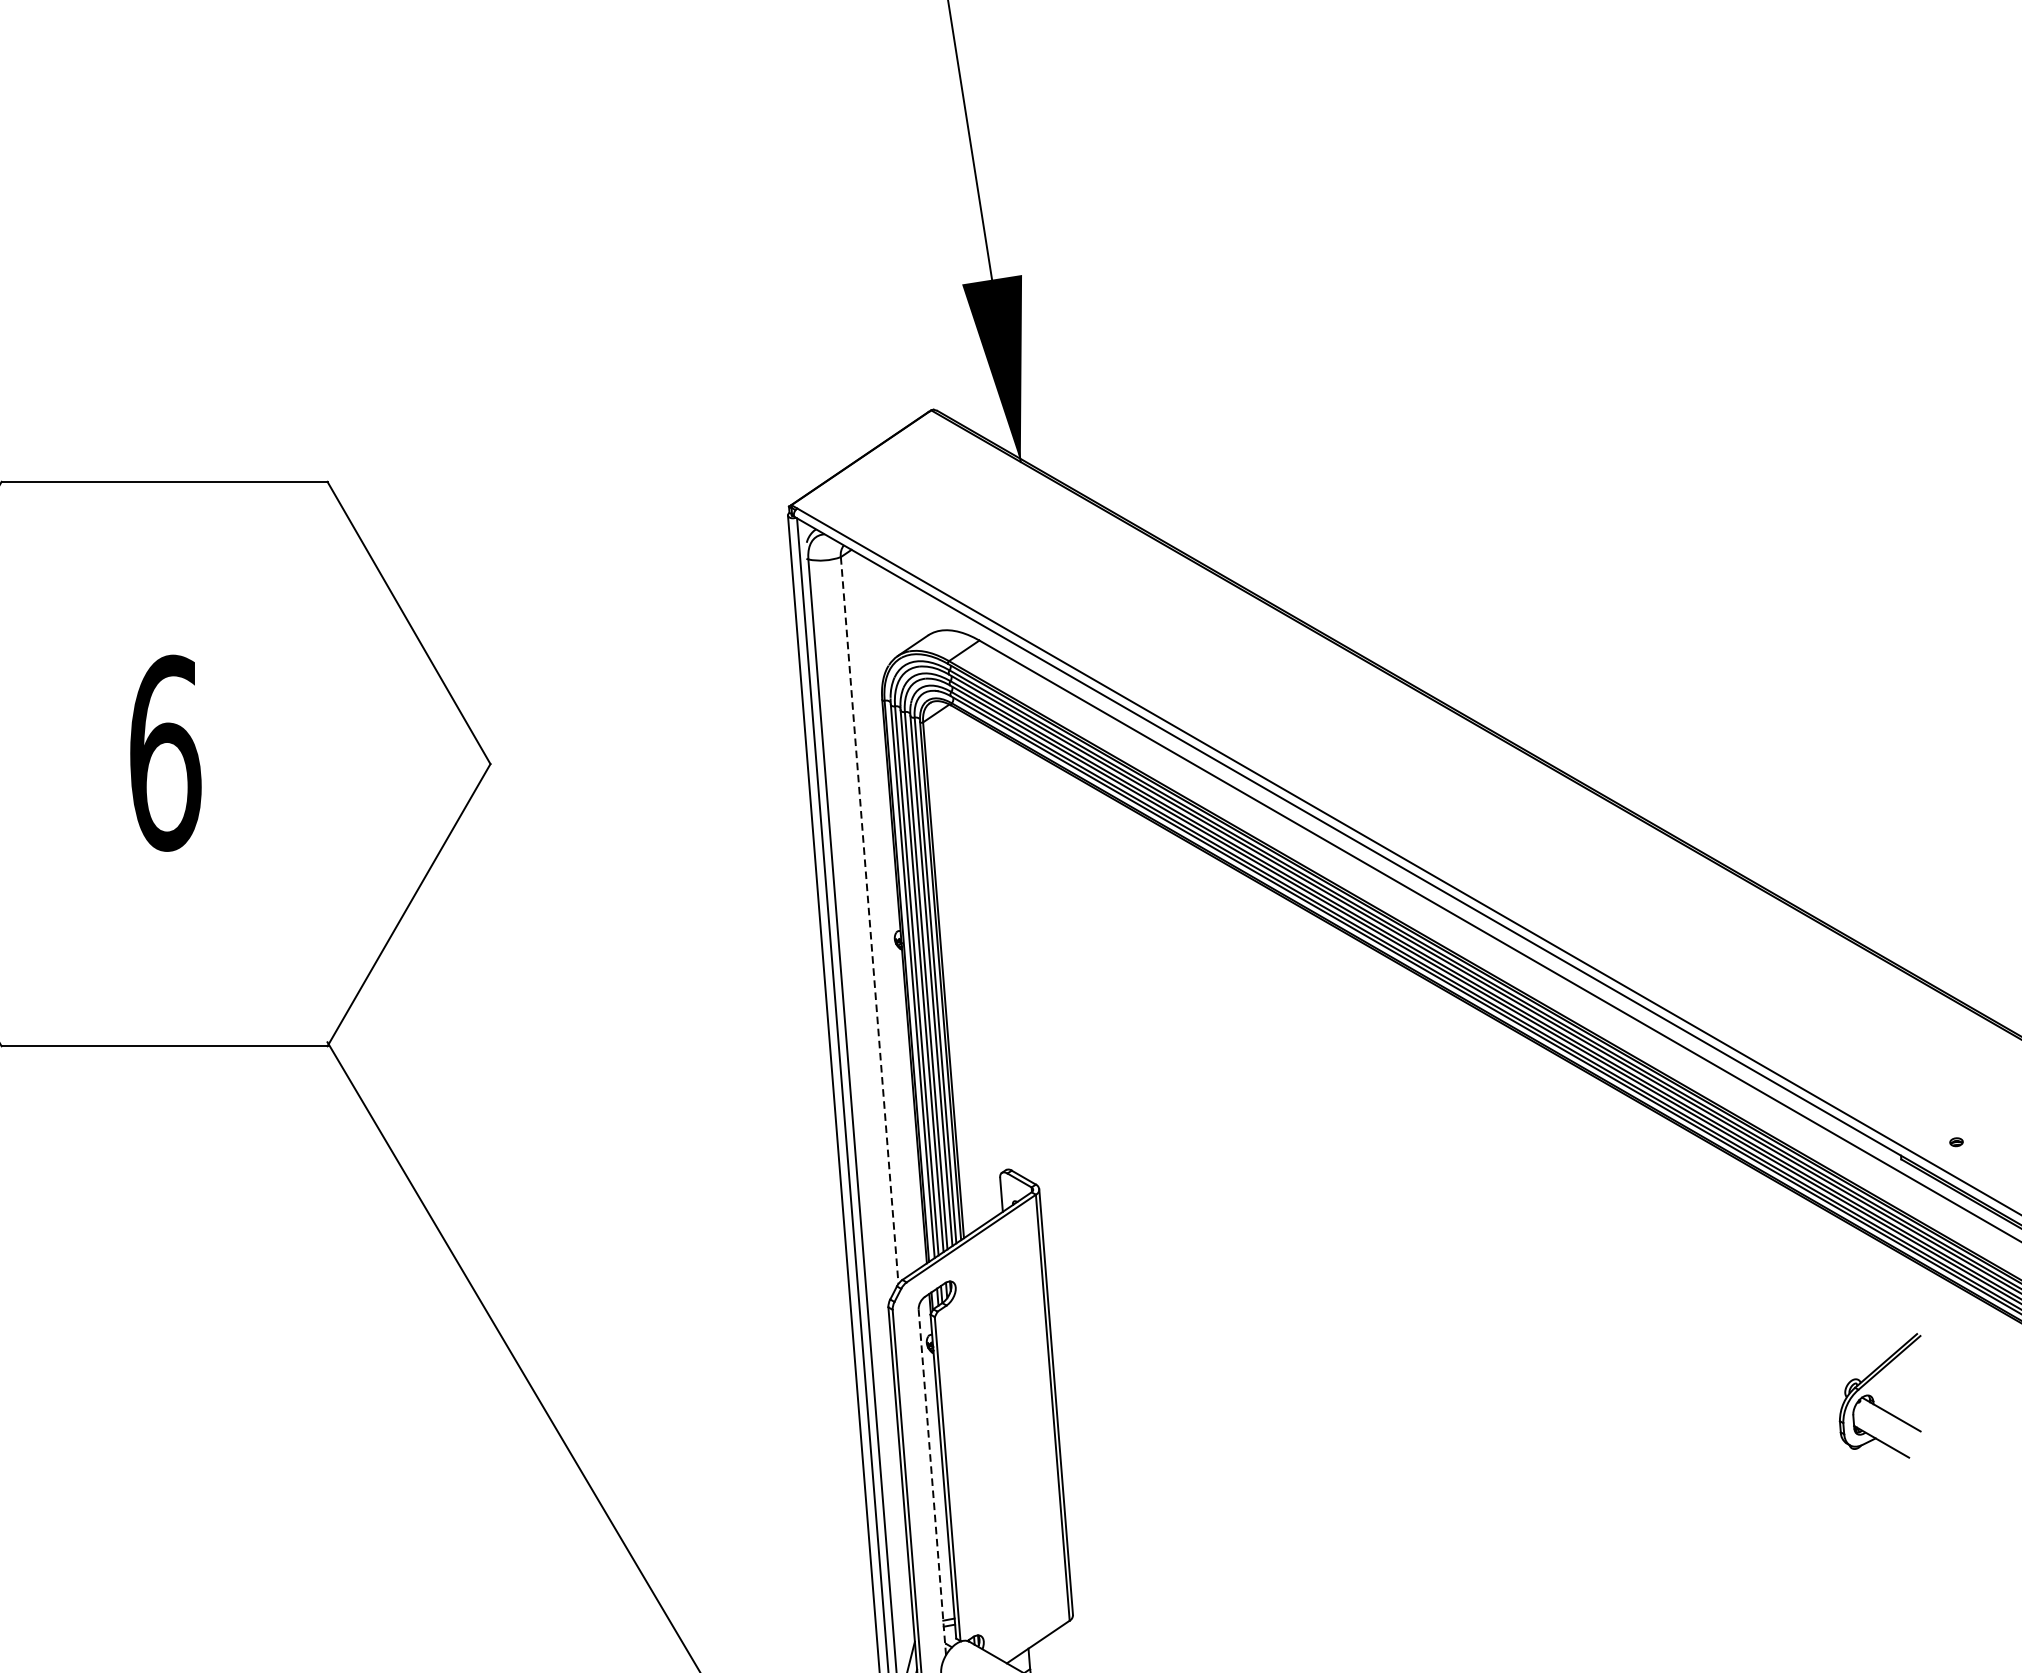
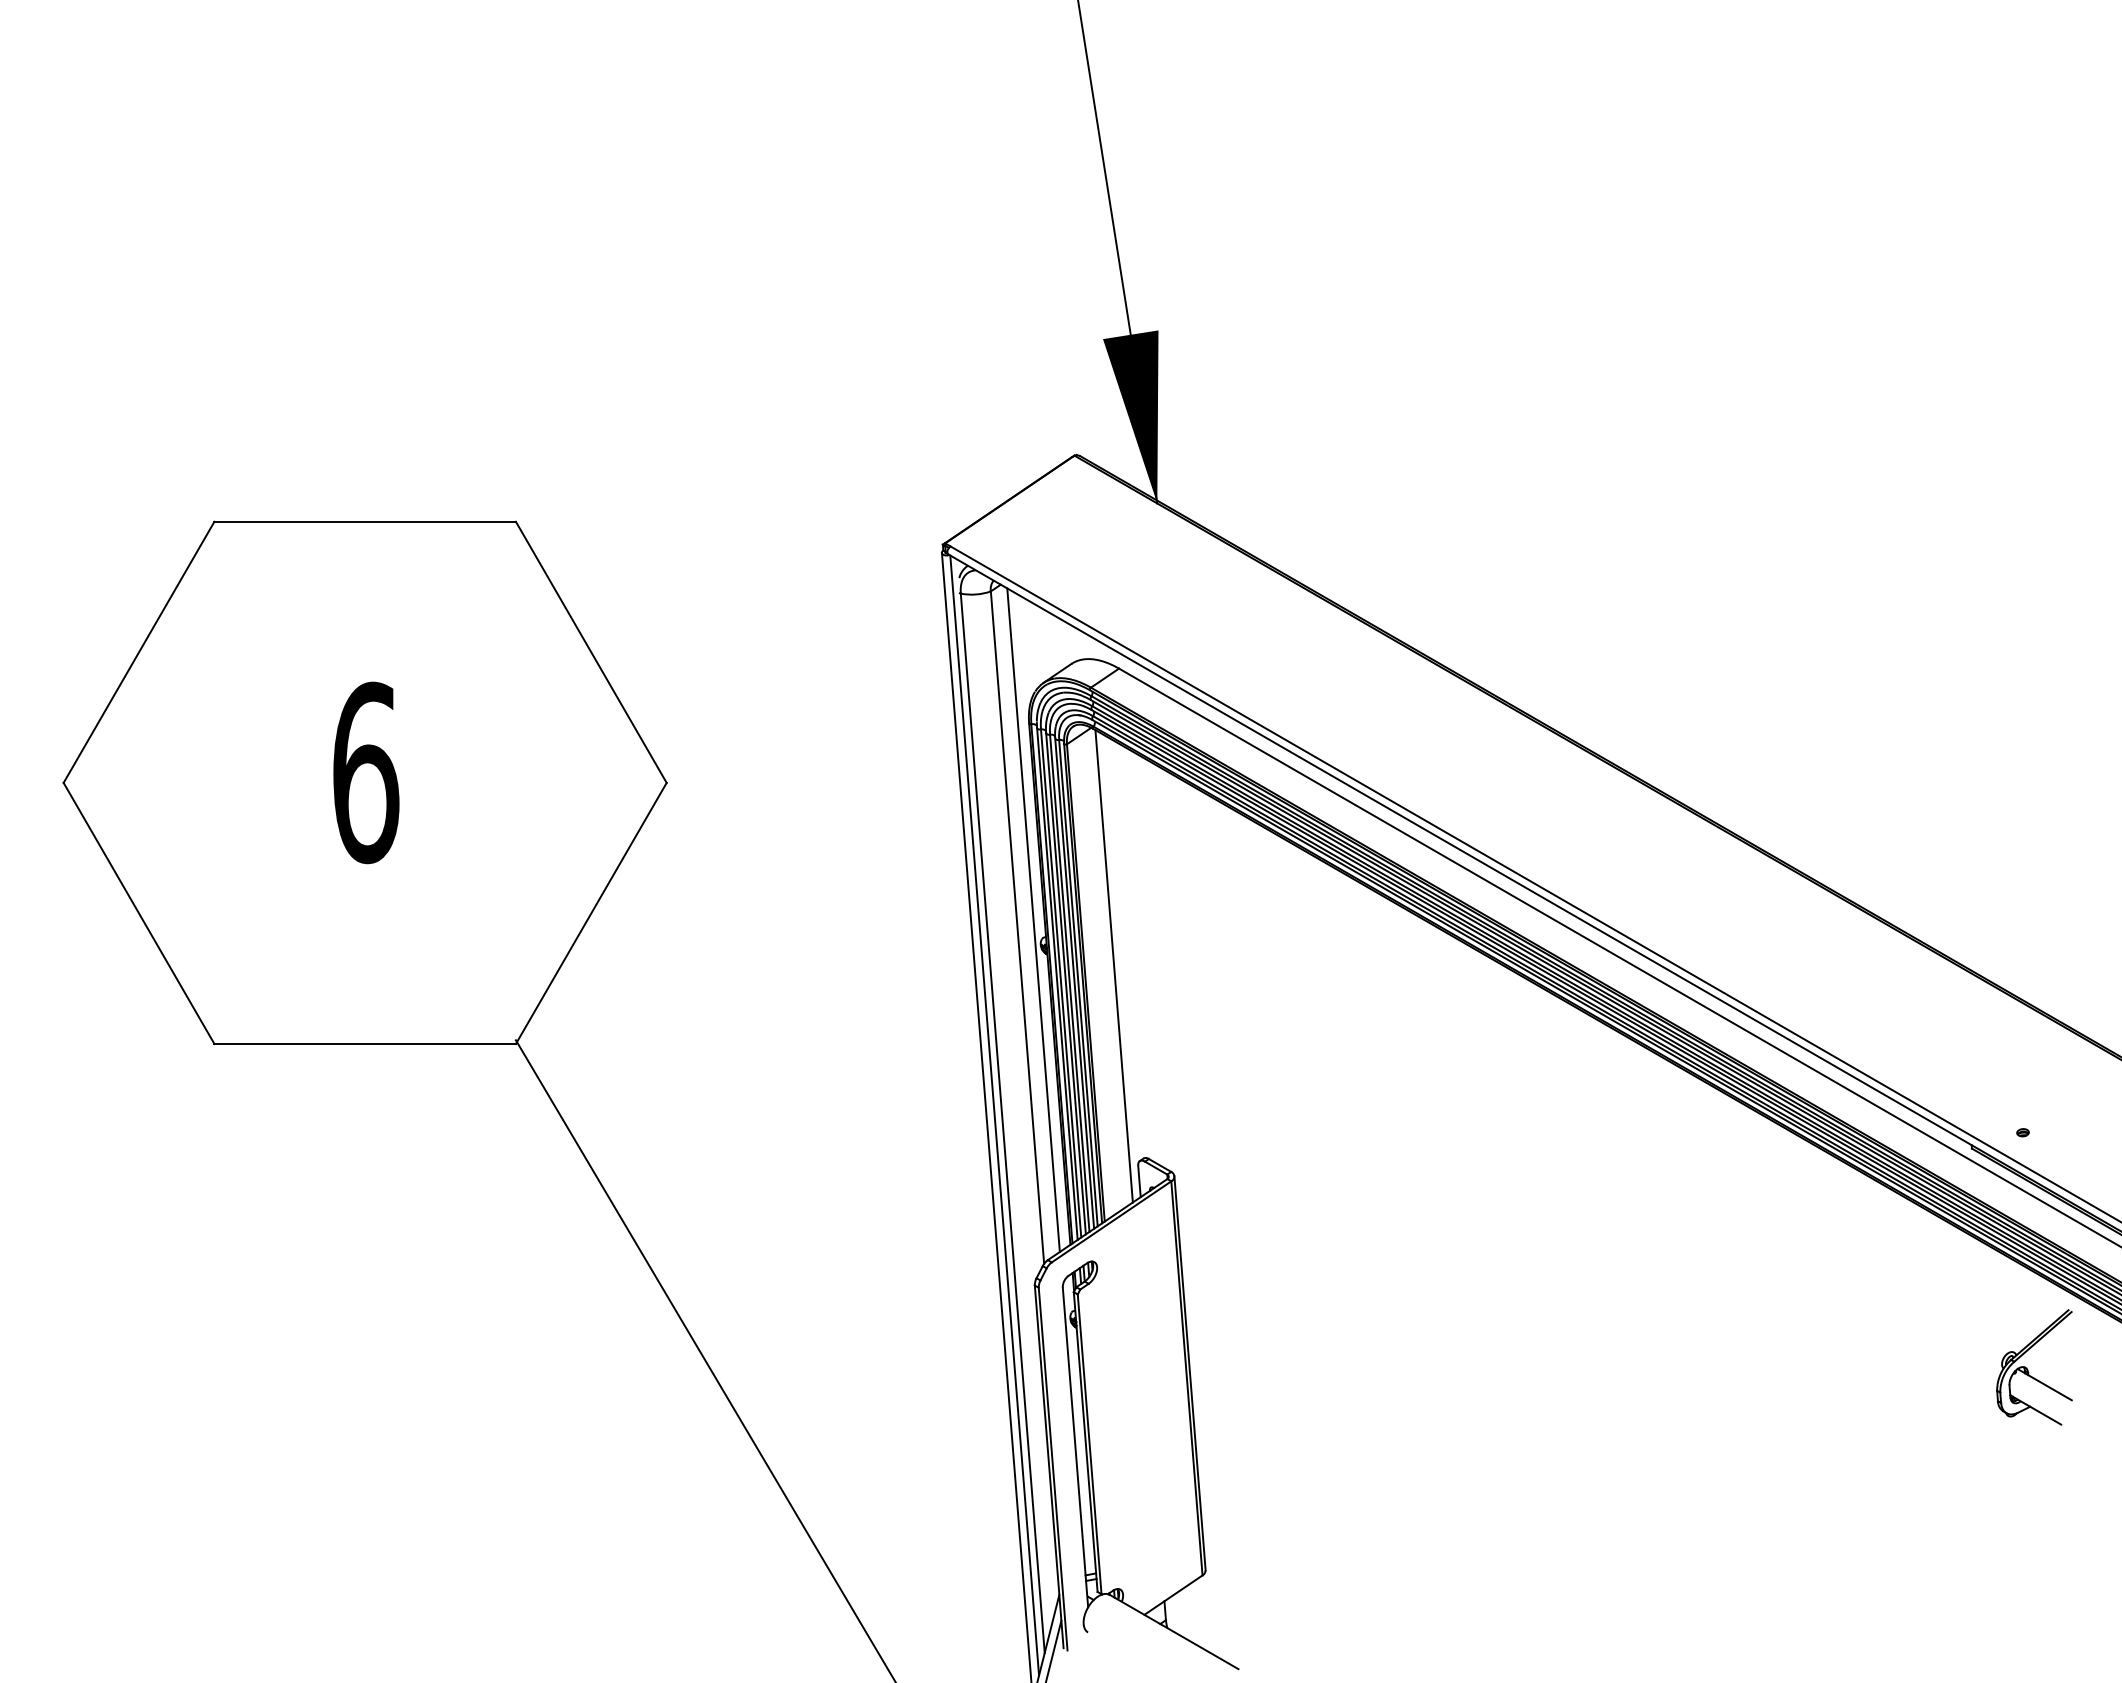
line: (886, 912) -> (1033, 920), added
line: (869, 921) -> (1017, 928), dashed -> solid
line: (973, 962) -> (1113, 966), added
part: (1873, 1398) -> (2028, 1369), moved
line: (932, 1482) -> (1075, 1447), dashed -> solid

